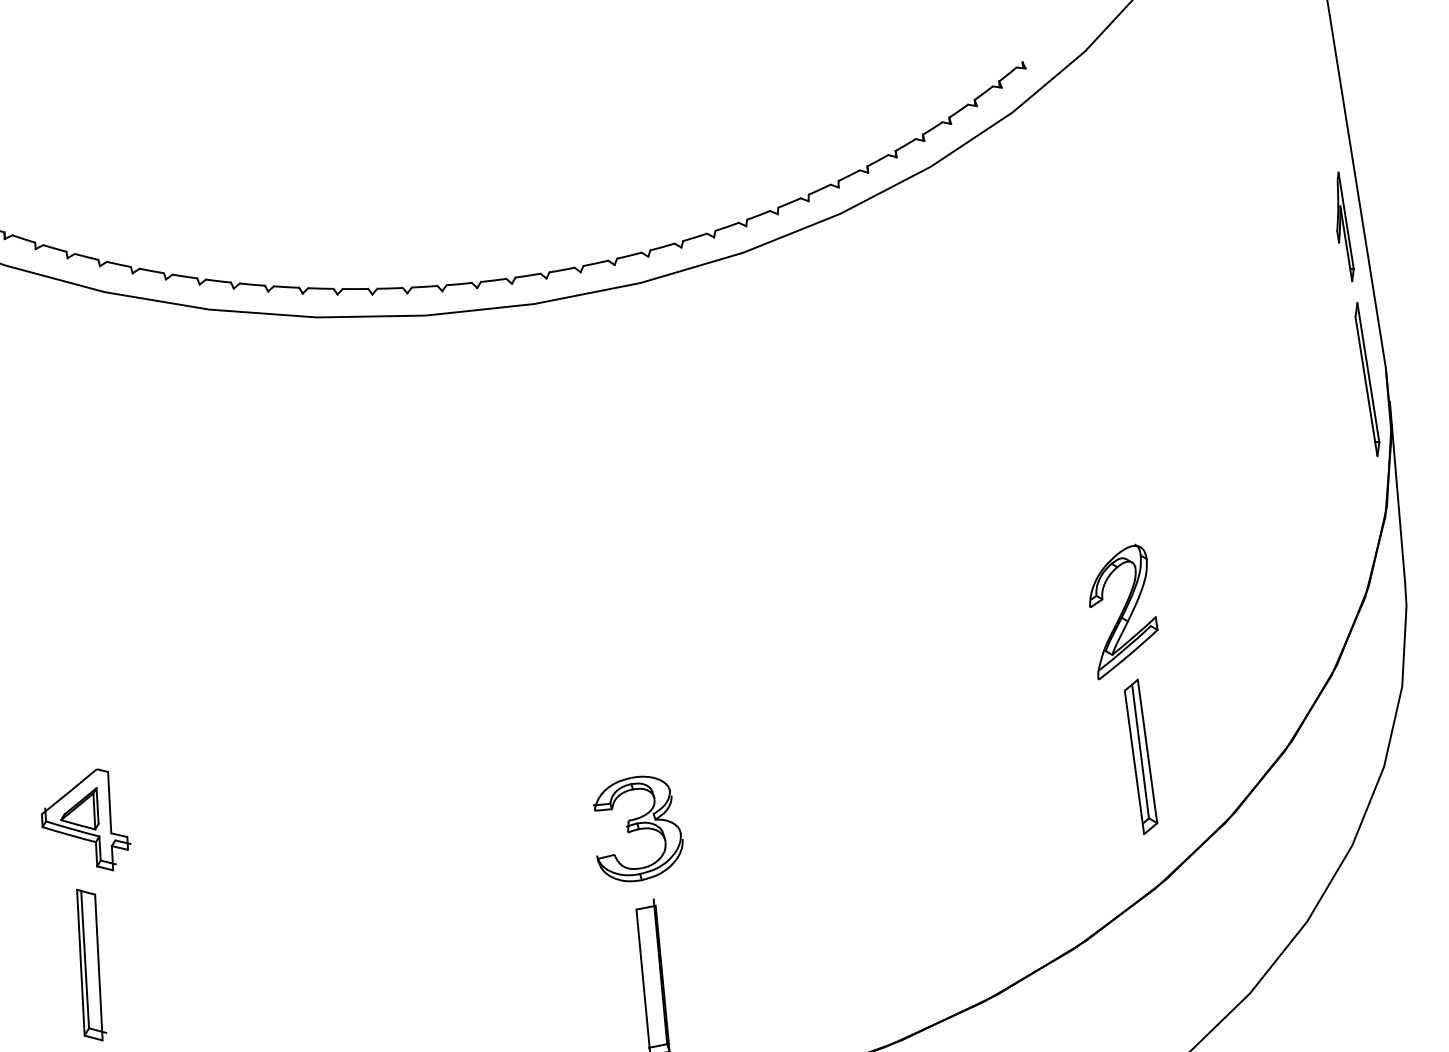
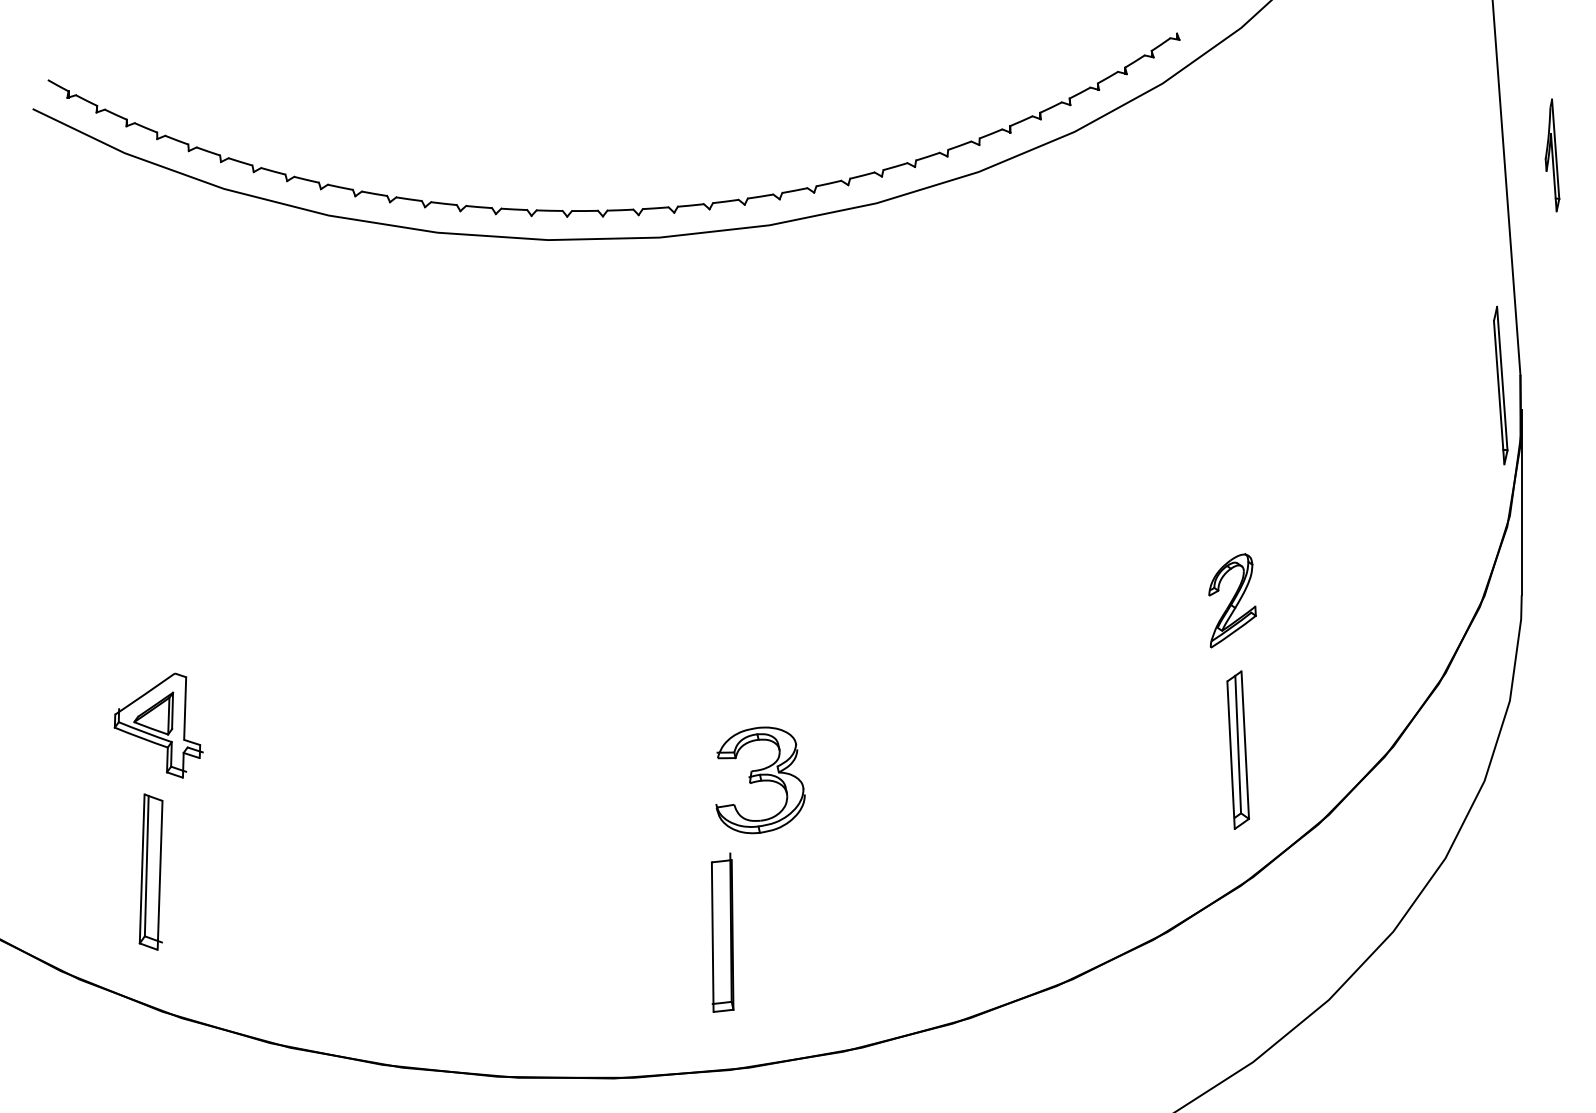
part: (1343, 227) -> (1552, 155), moved
part: (1123, 611) -> (1232, 600), size x0.7
part: (638, 828) -> (760, 780), moved

